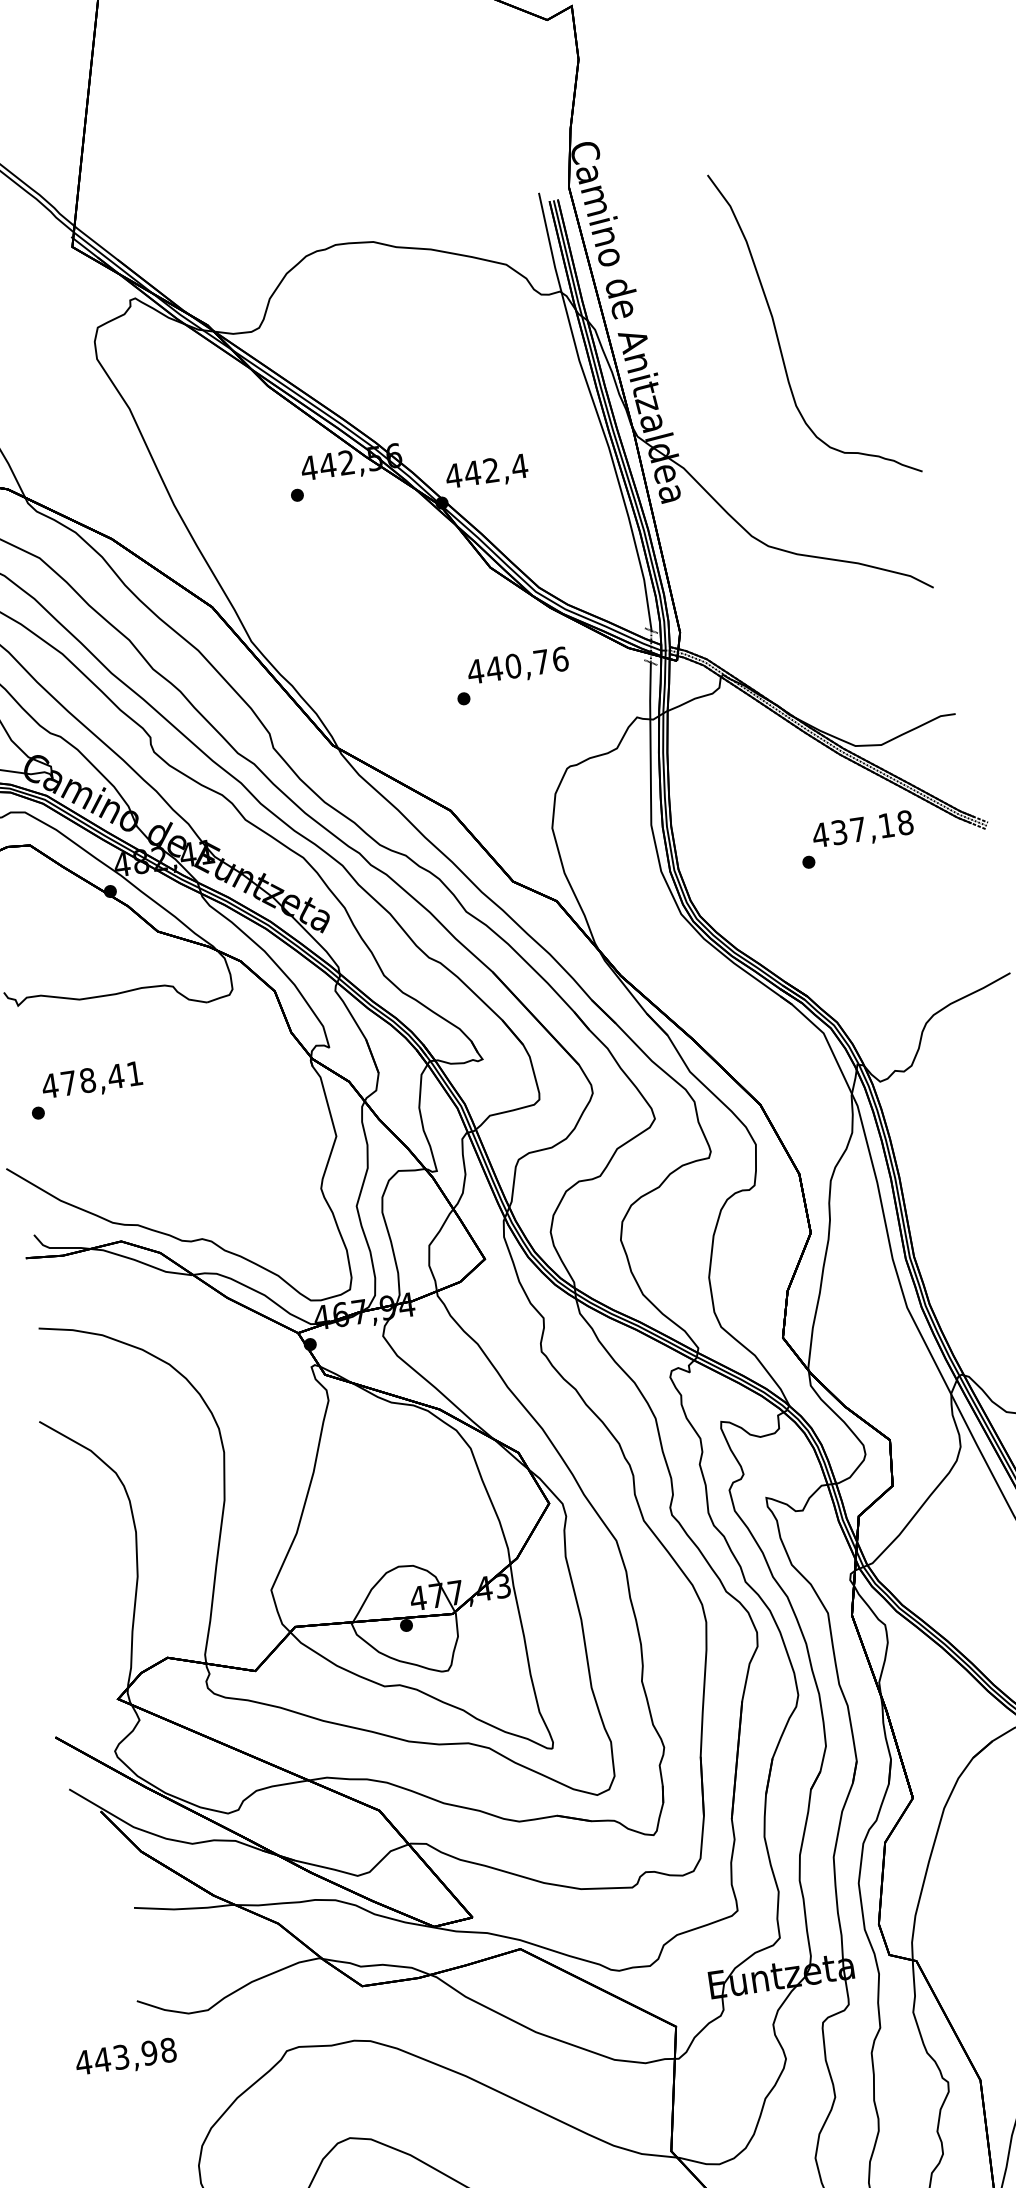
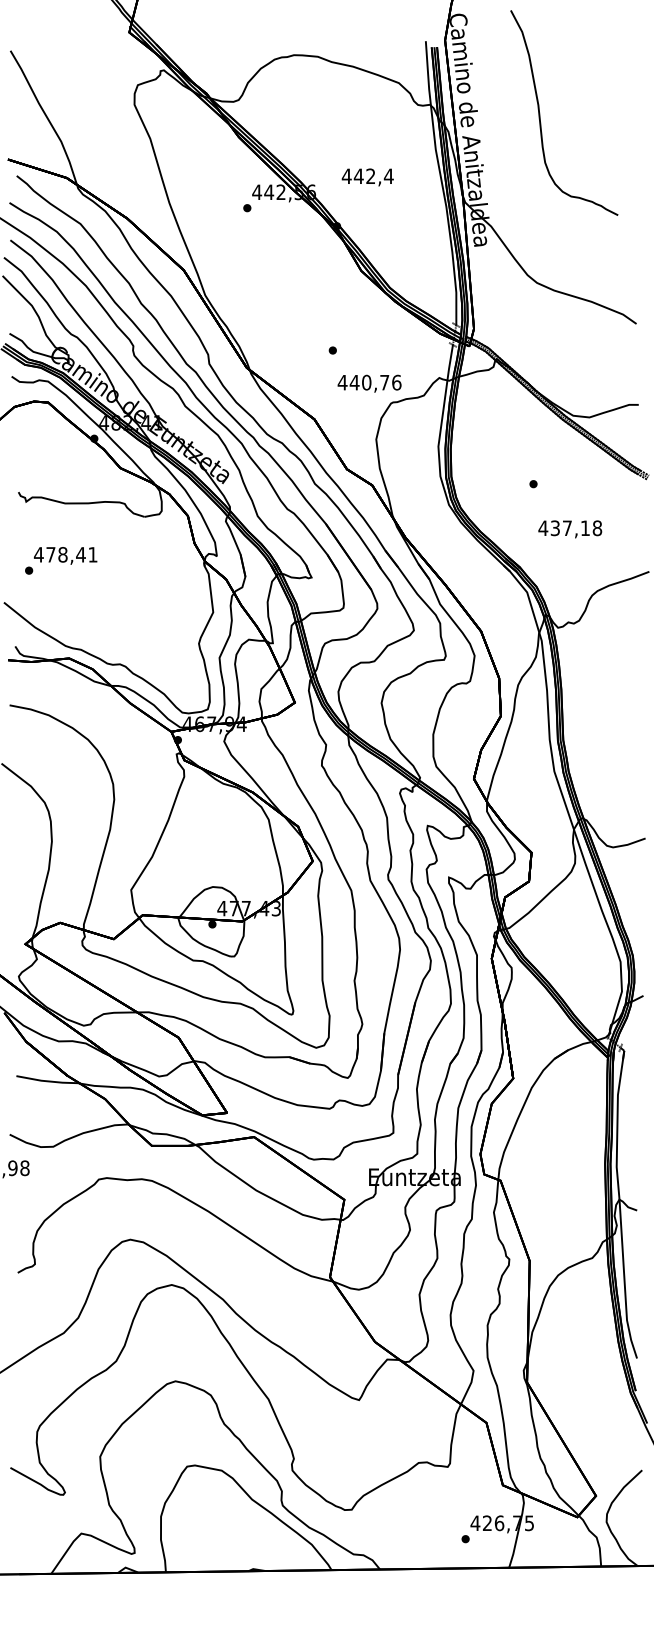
curve: (777, 329) -> (540, 113), moved
text: (486, 473) -> (367, 177), moved
text: (517, 666) -> (369, 383), moved
text: (863, 830) -> (570, 529), moved

